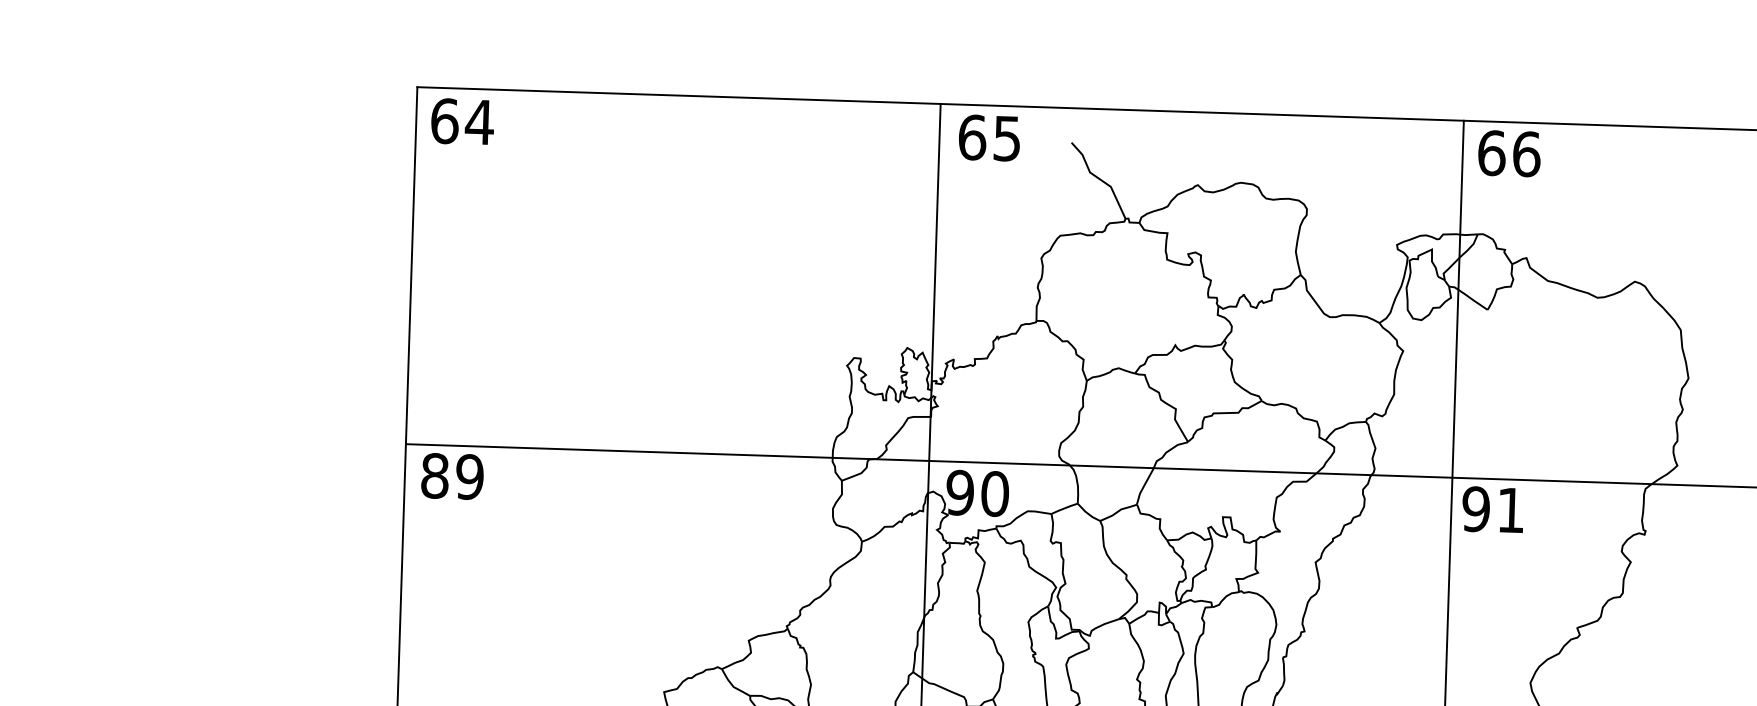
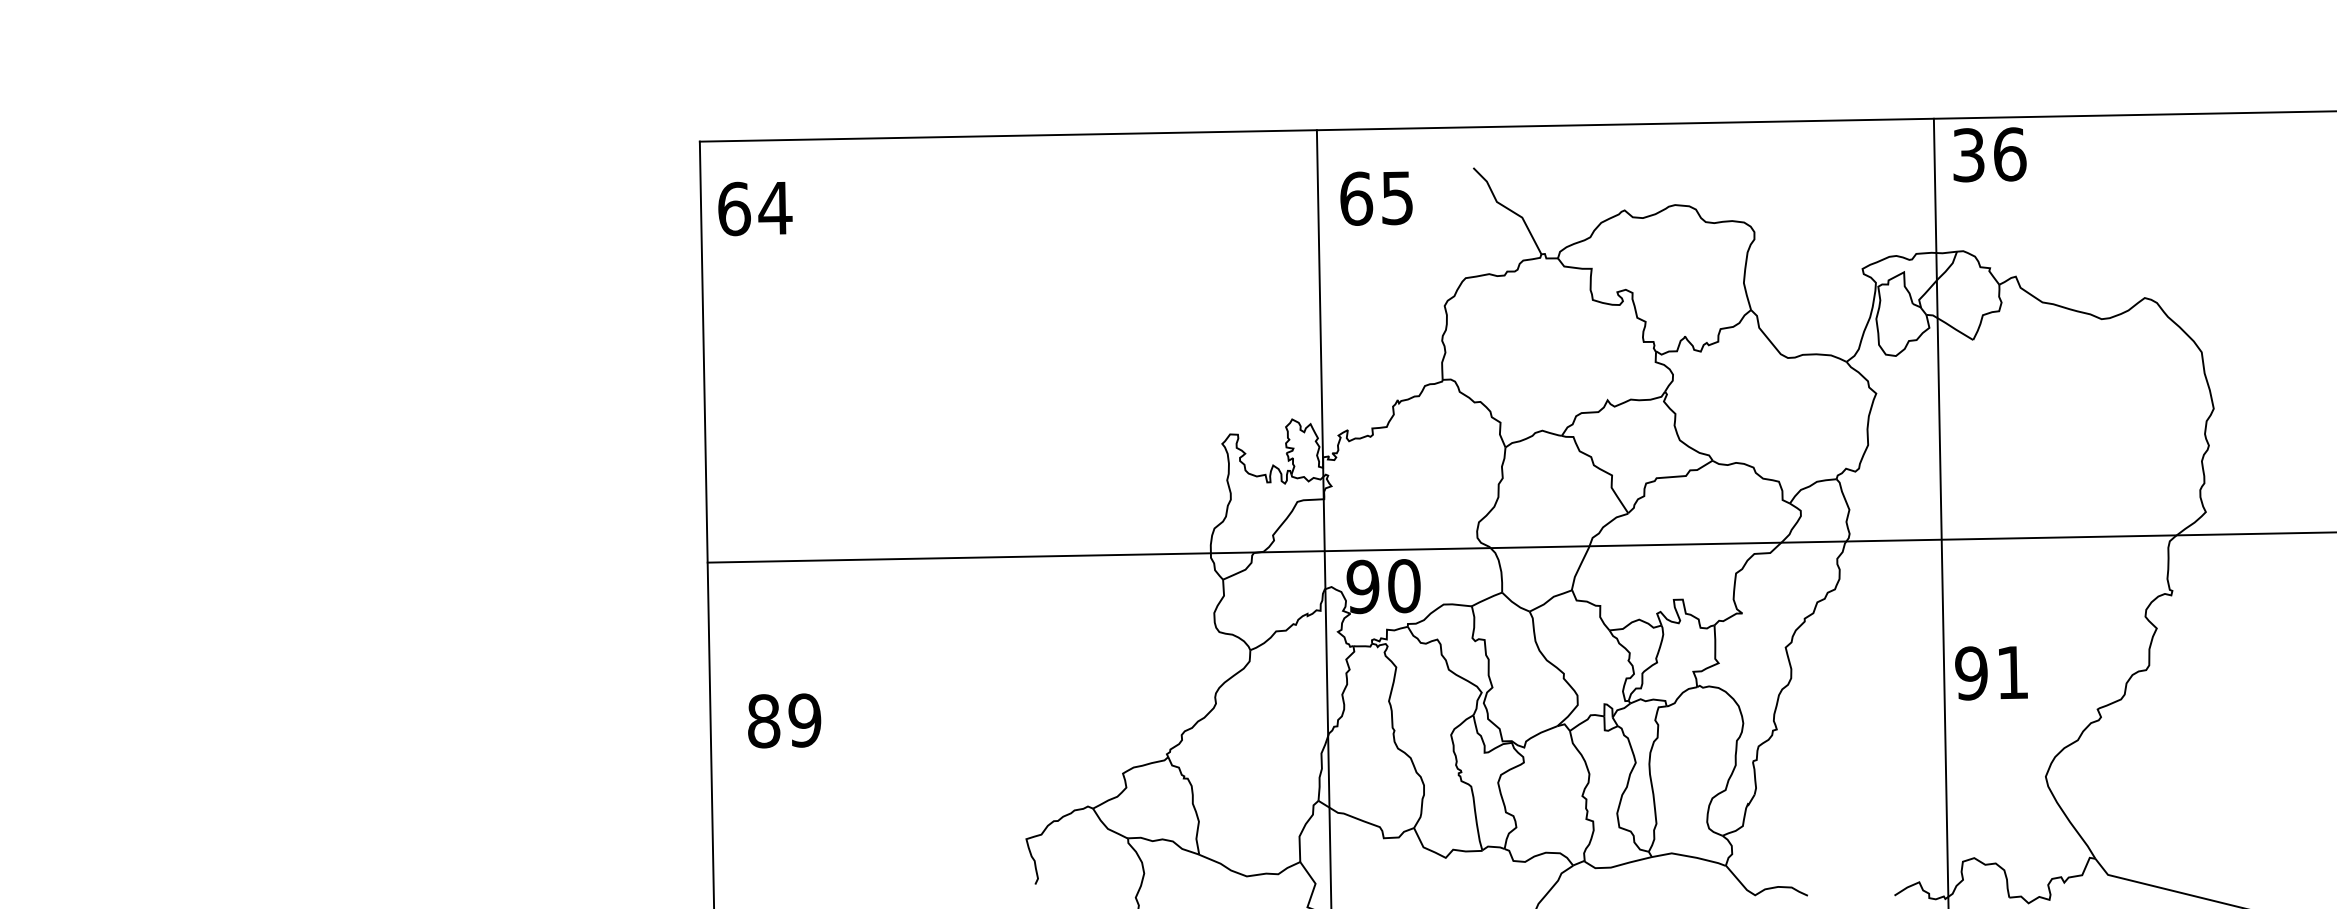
text: (462, 121) -> (755, 208), moved
text: (989, 138) -> (1376, 198), moved
text: (1491, 153) -> (1968, 155), 66 -> 36
text: (452, 476) -> (784, 720), moved
text: (1493, 510) -> (1991, 673), moved

